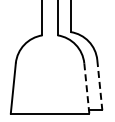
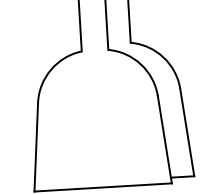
line: (99, 85) -> (186, 133), dashed -> solid
line: (86, 88) -> (164, 139), dashed -> solid

